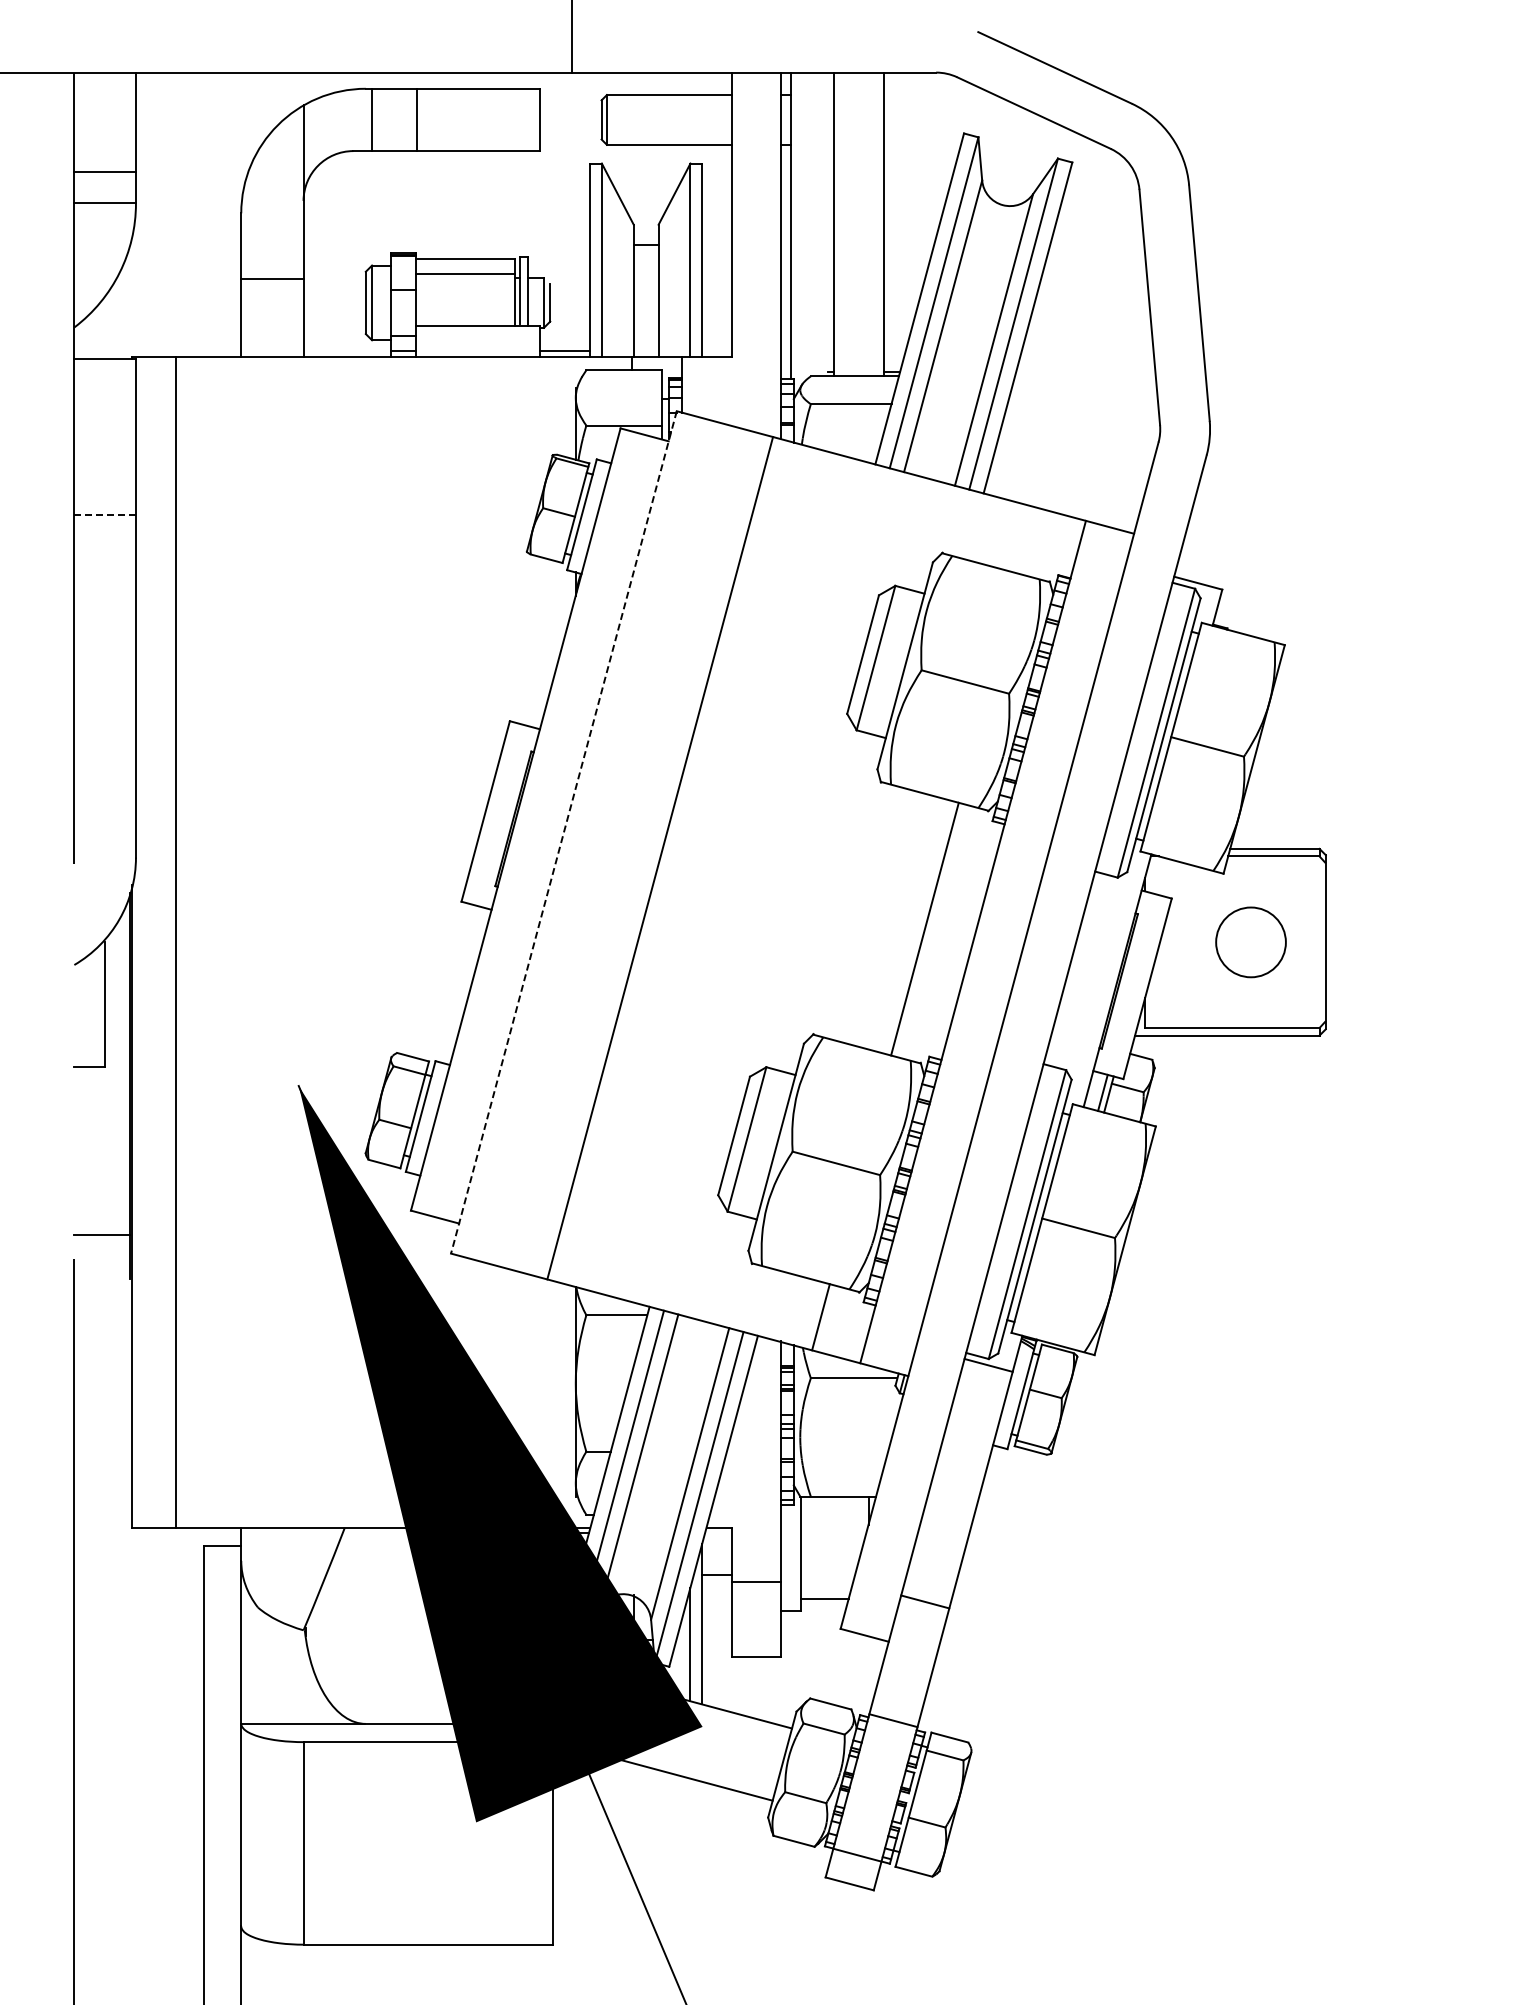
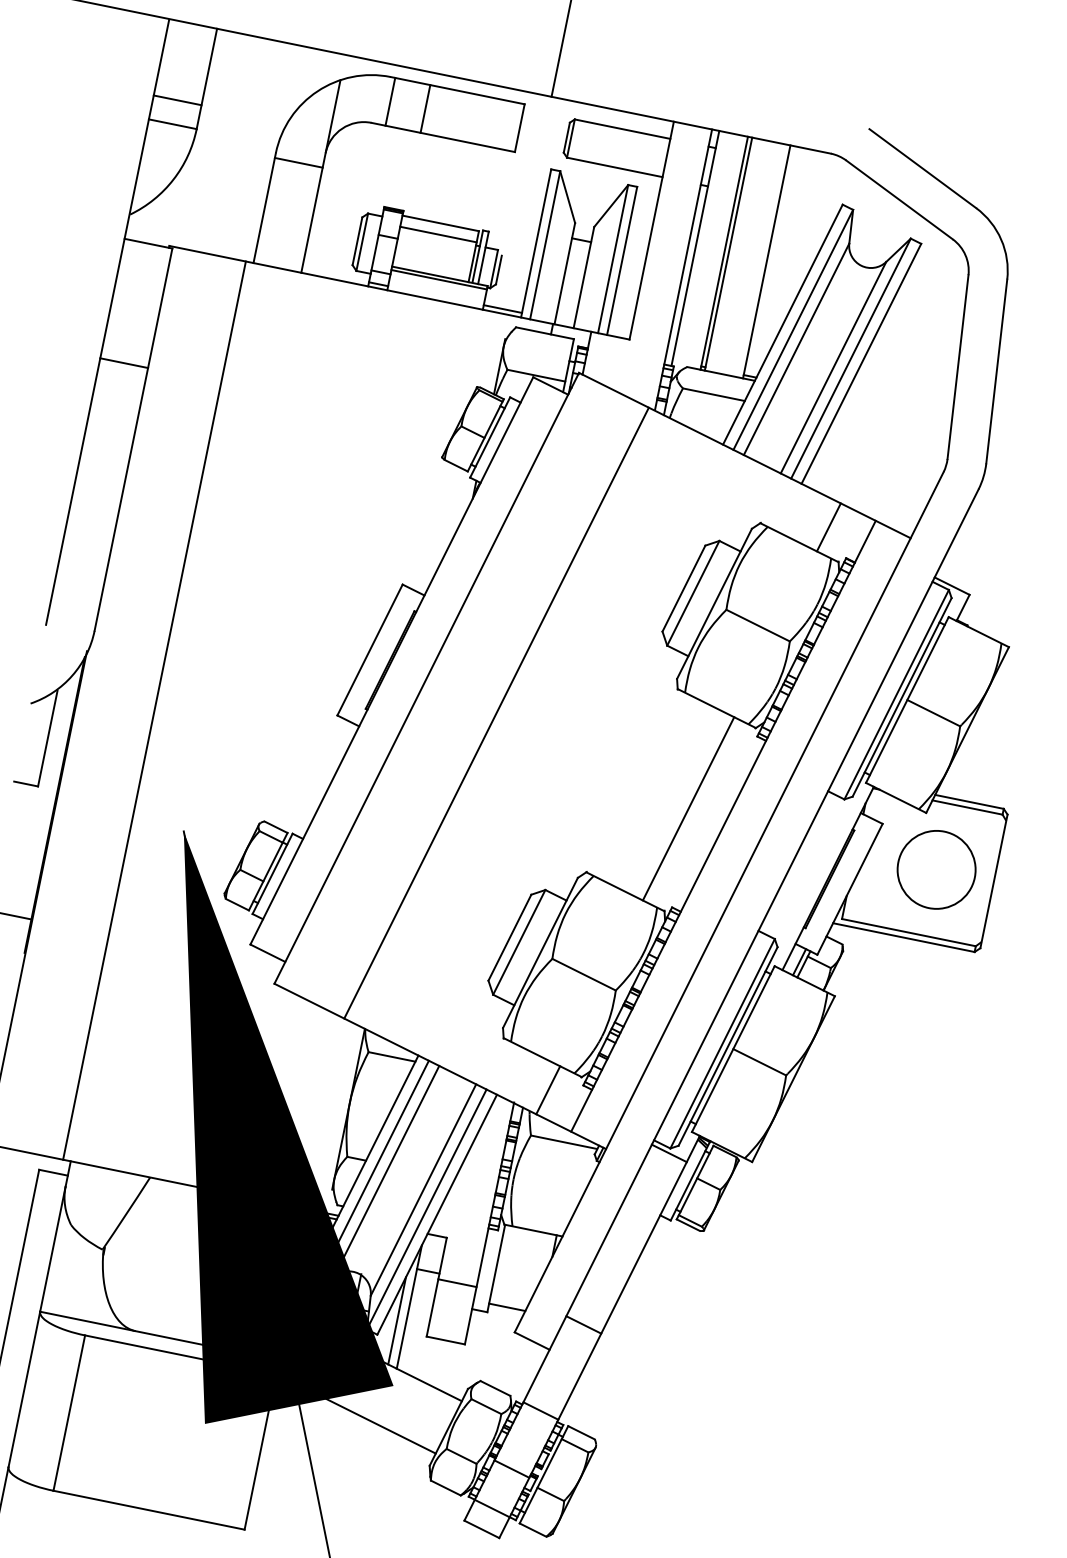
line: (828, 224) -> (724, 253), added
line: (272, 278) -> (298, 162), moved
line: (477, 330) -> (438, 279), added
line: (105, 514) -> (124, 362), dashed -> solid
line: (1028, 540) -> (828, 526), added
line: (563, 832) -> (426, 678), dashed -> solid
line: (176, 941) -> (154, 710), moved
circle: (1250, 942) -> (936, 869), size x1.43
line: (871, 1800) -> (511, 1468), added

